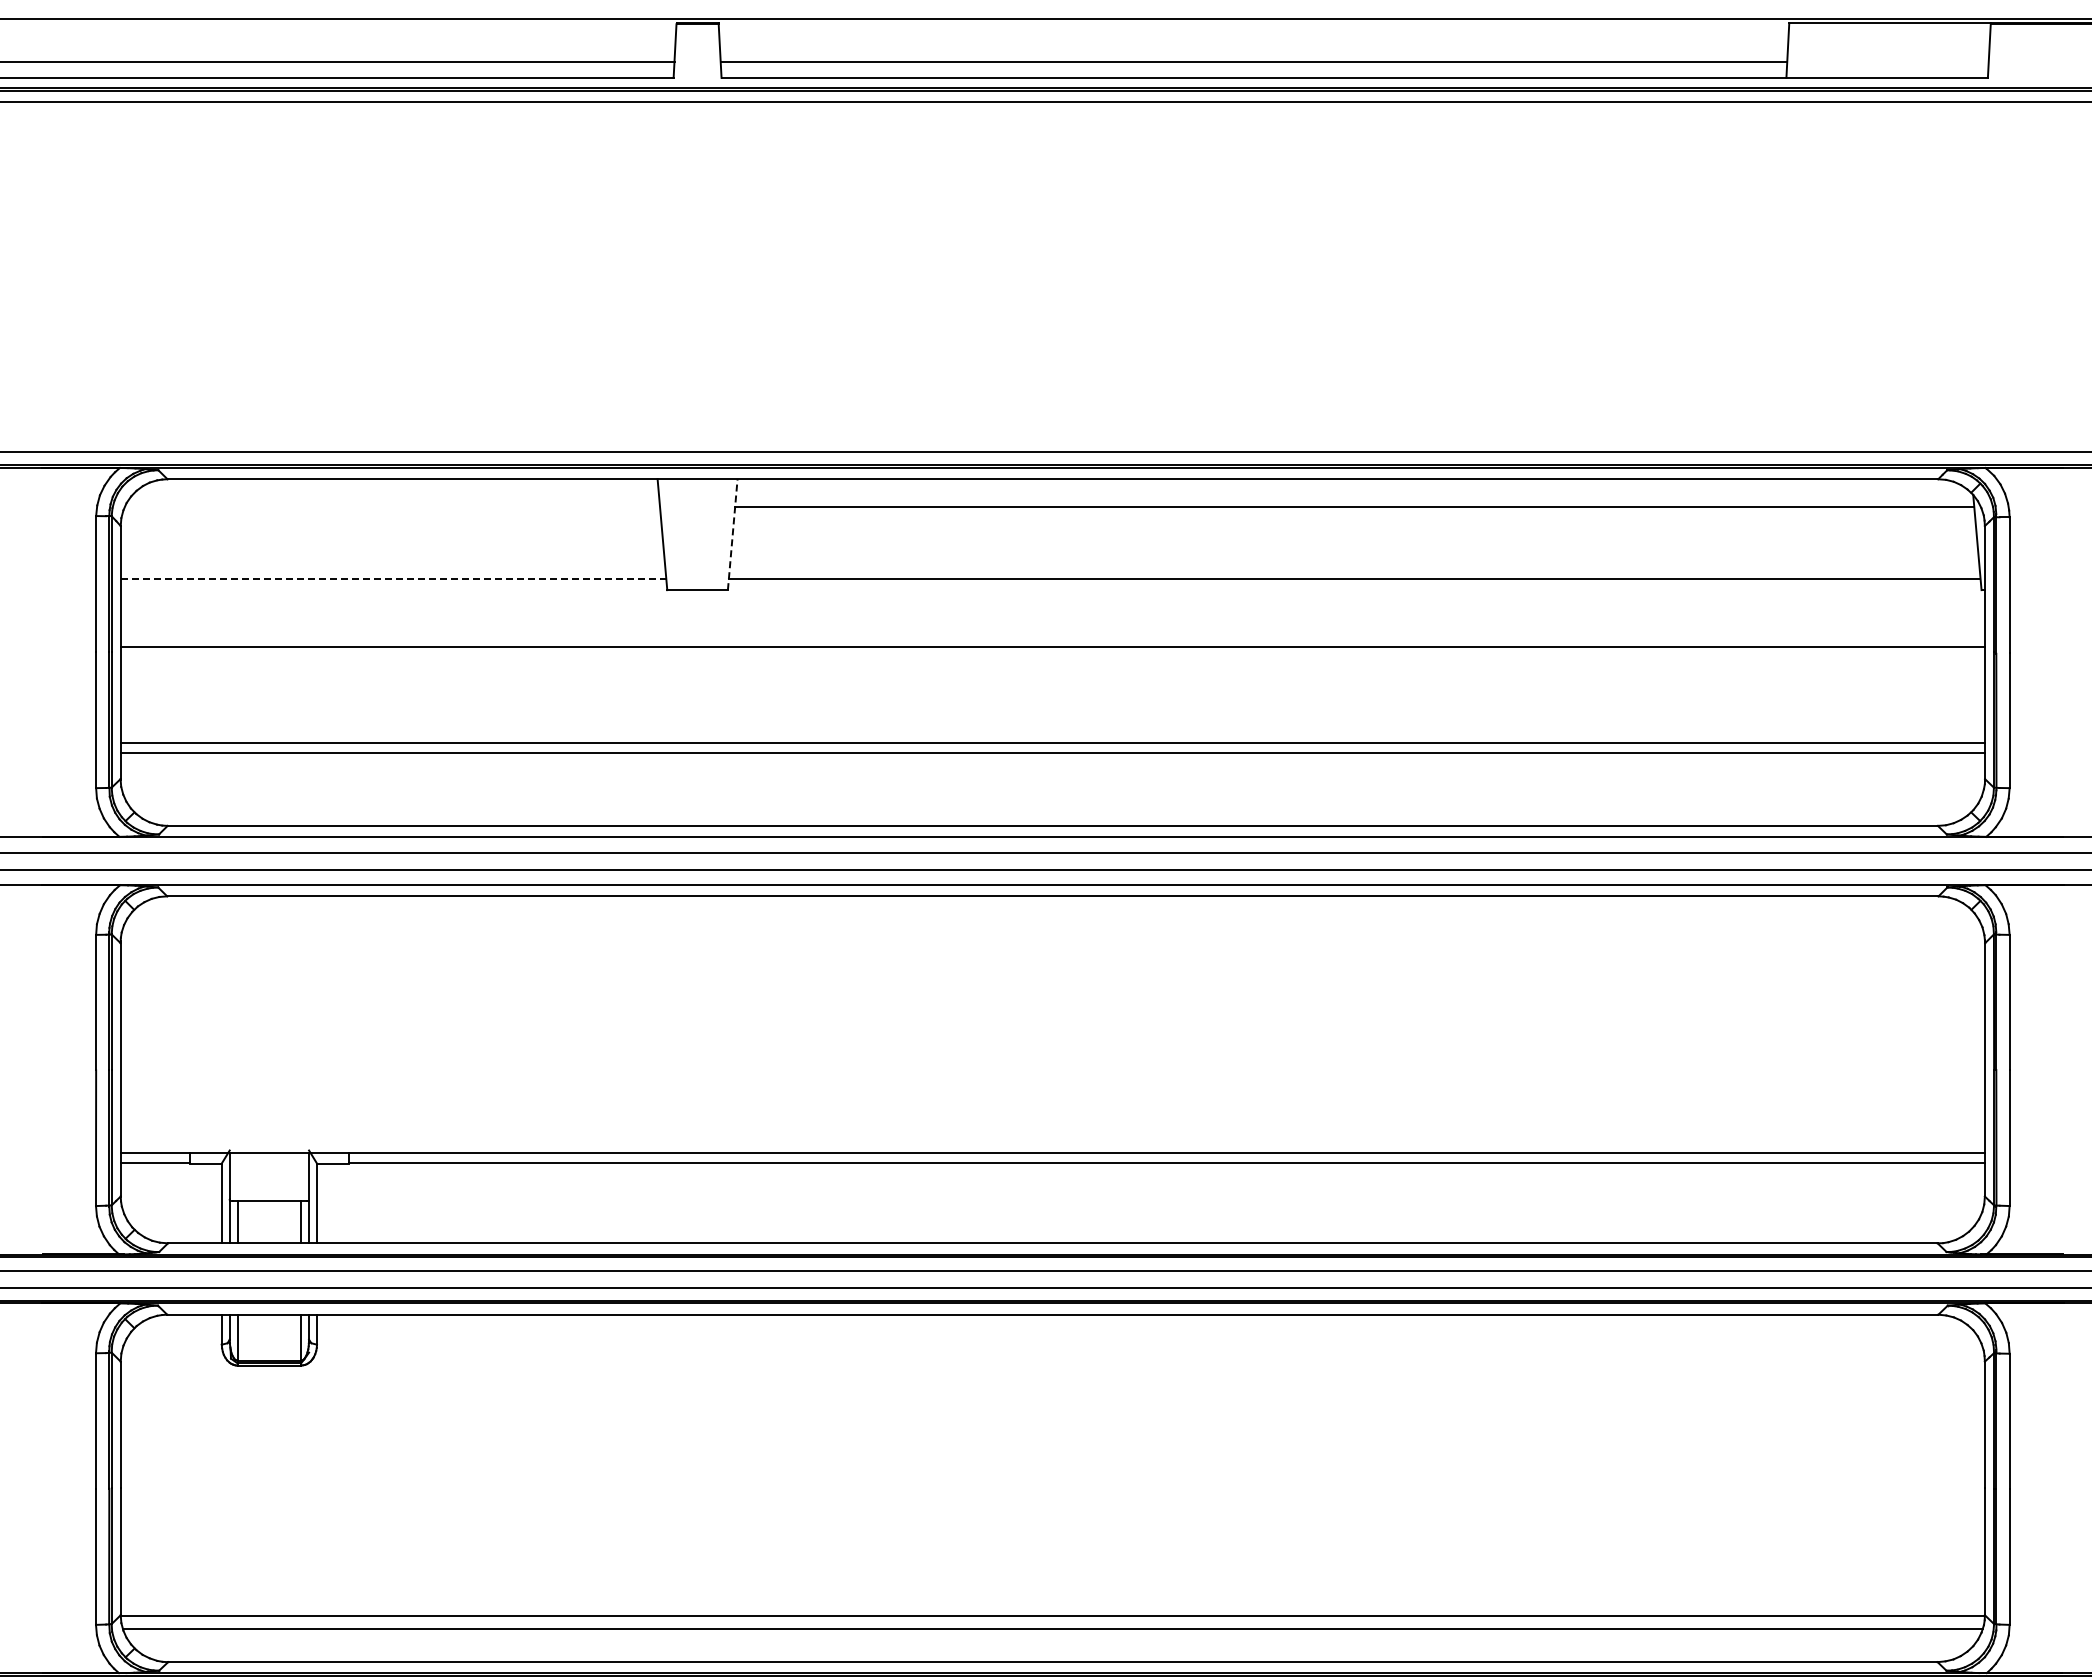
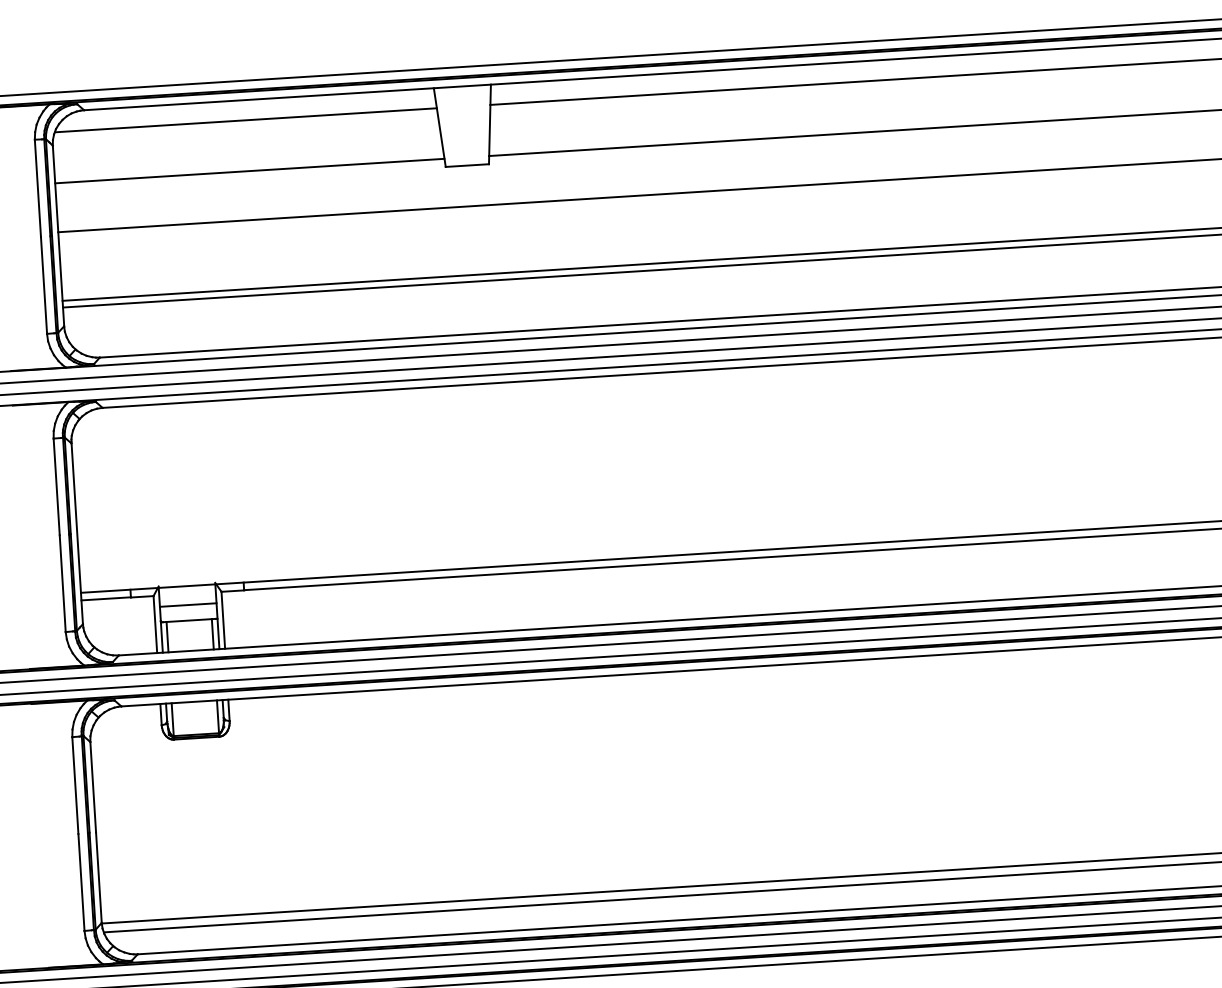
line: (392, 507) -> (245, 120), added
line: (732, 534) -> (489, 124), dashed -> solid
line: (393, 578) -> (249, 170), dashed -> solid
line: (269, 1179) -> (188, 605), added

